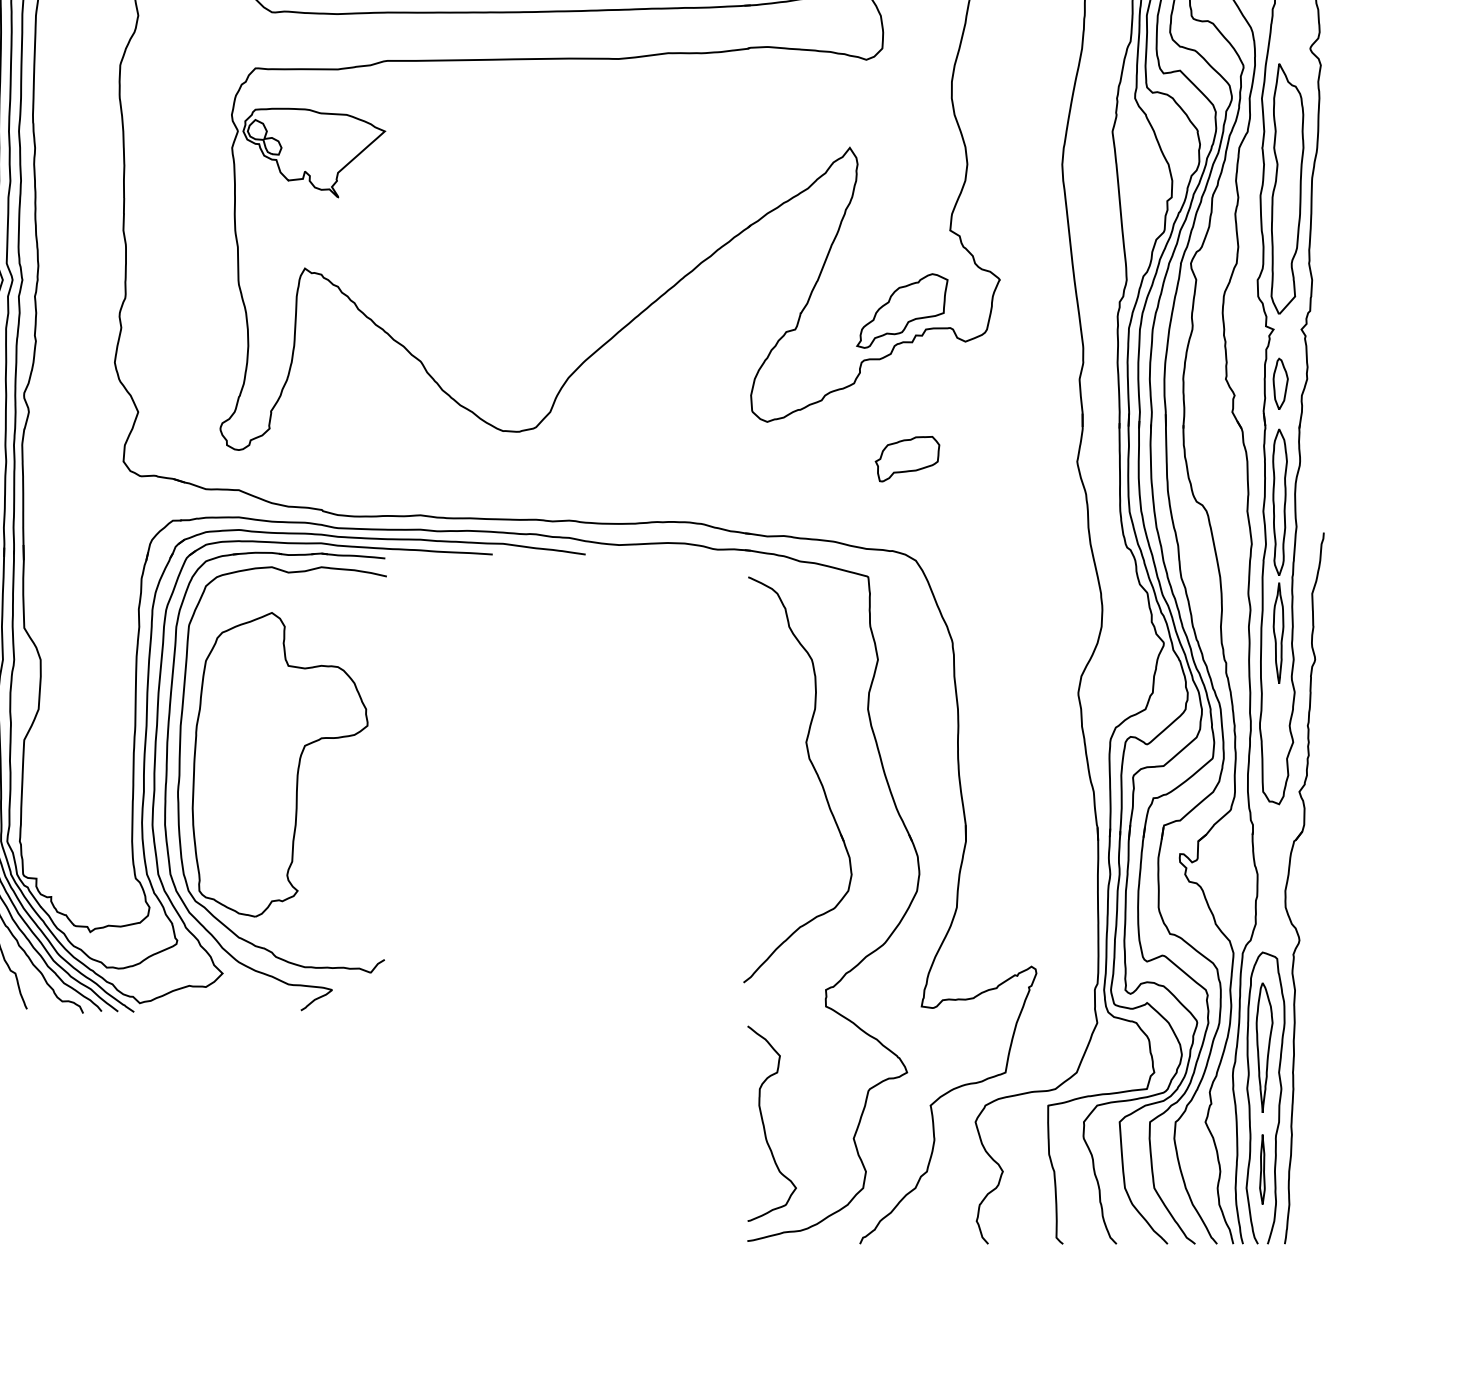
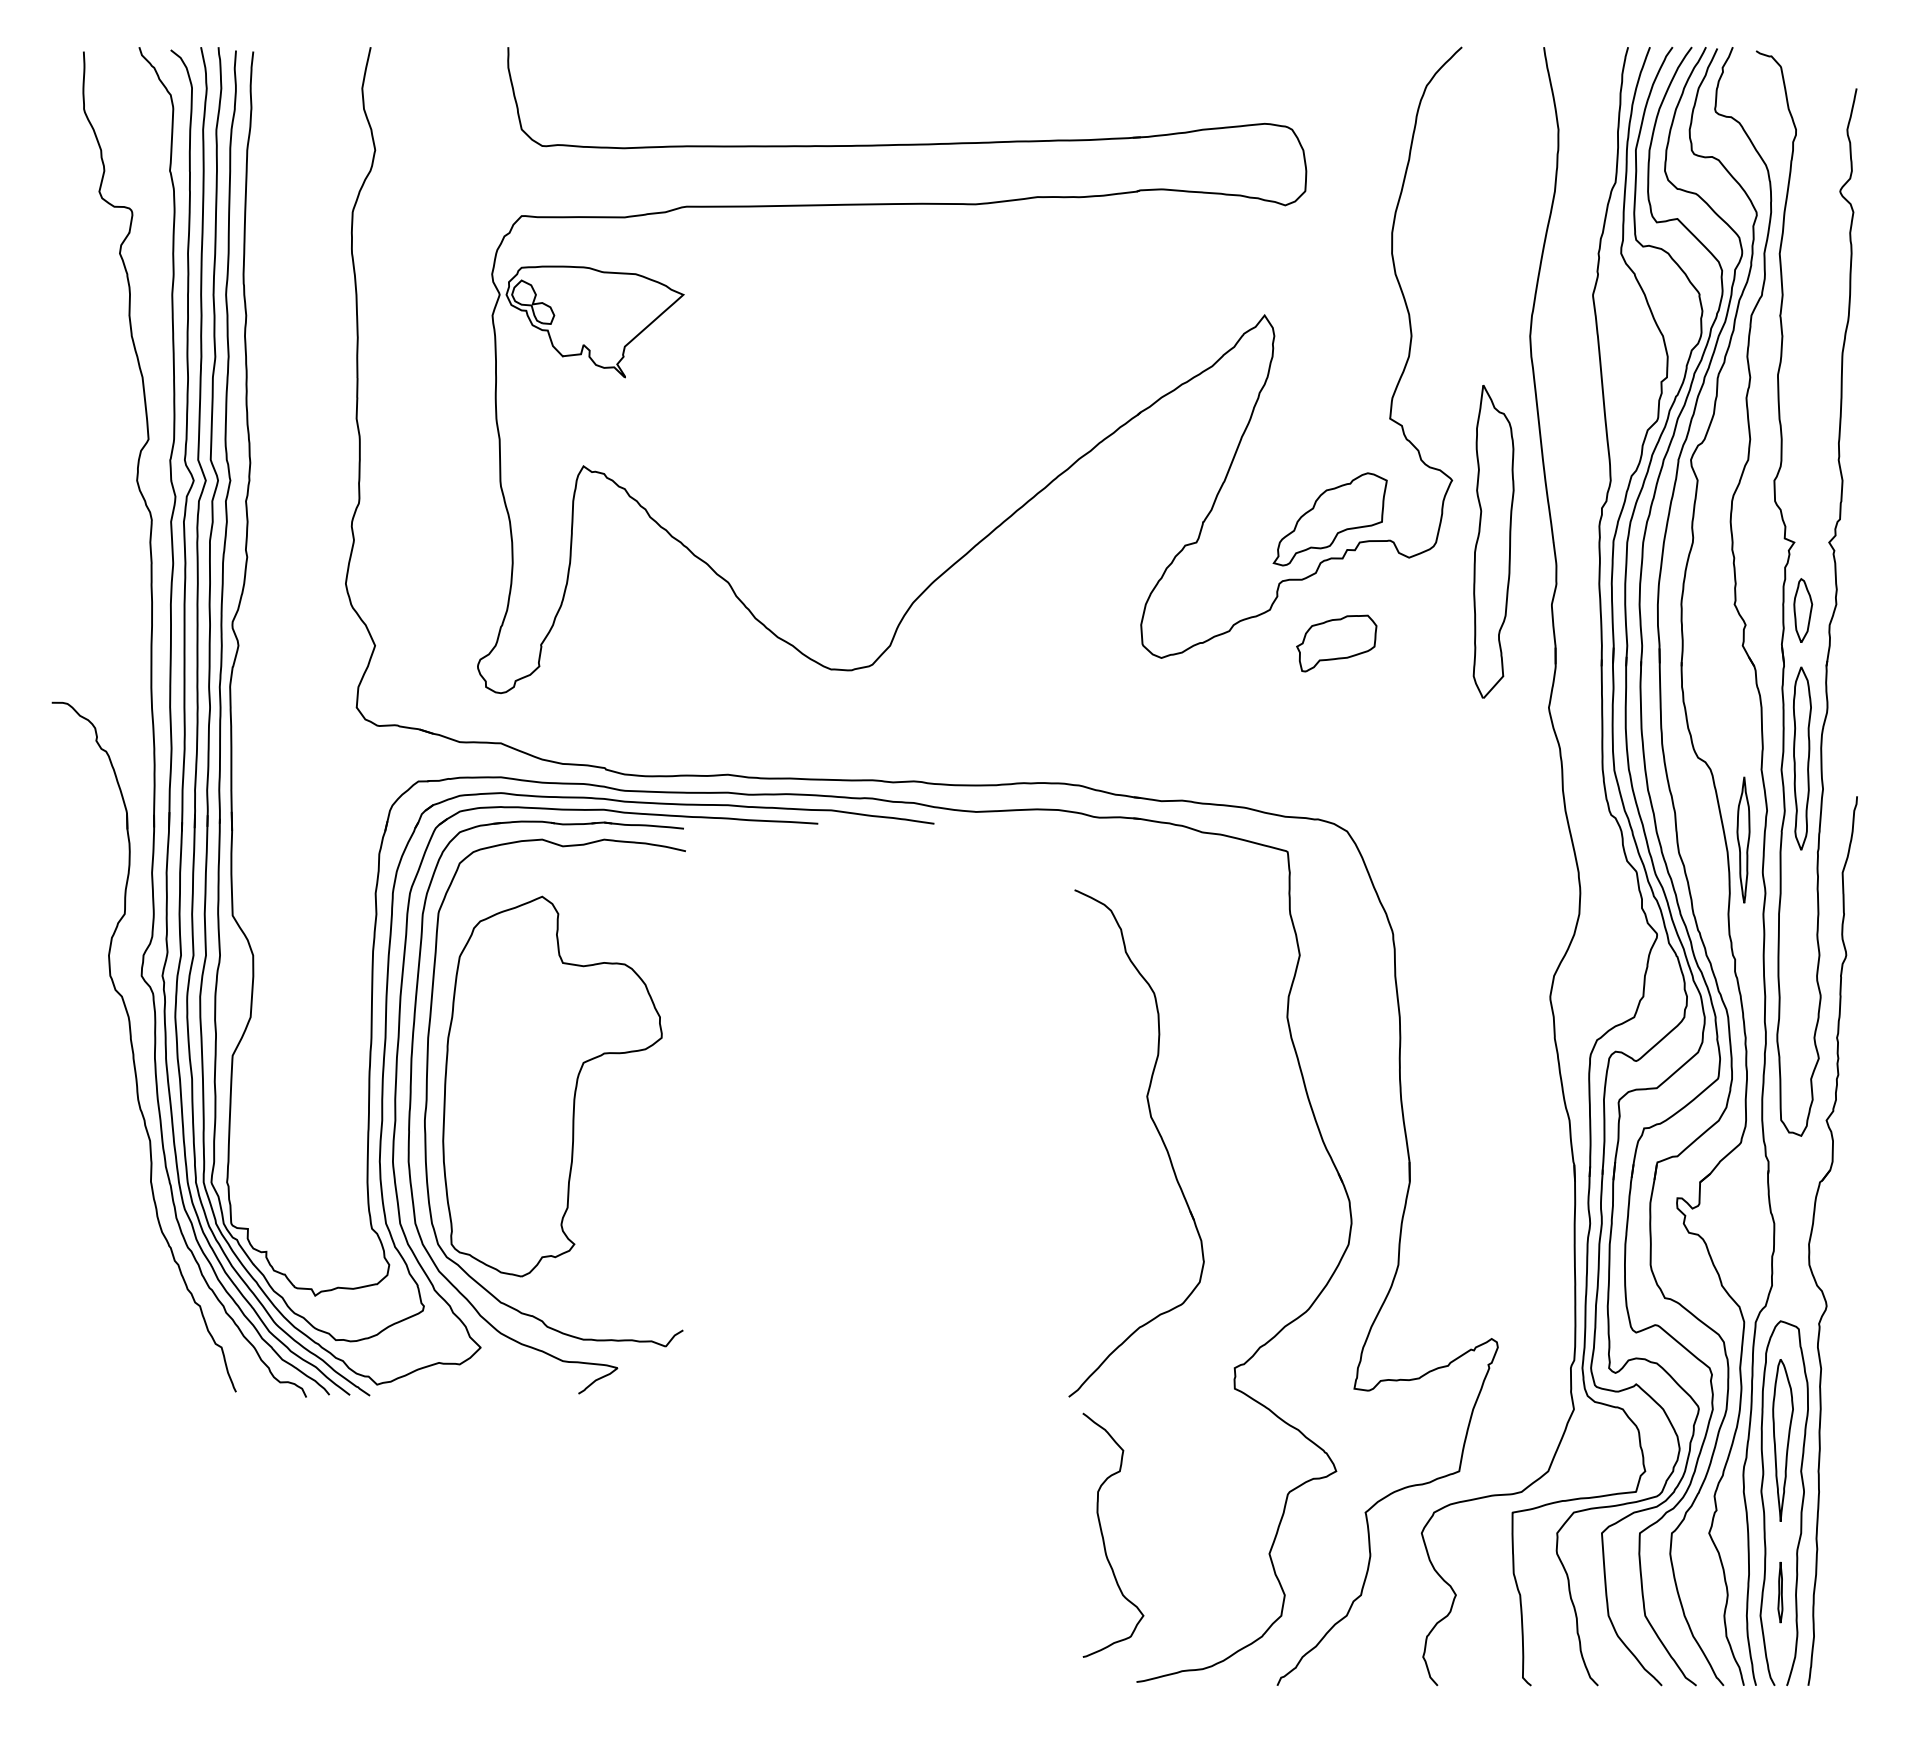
part: (1287, 188) -> (1493, 541), moved
part: (907, 459) -> (1336, 643), moved
part: (1278, 632) -> (1743, 839), moved
part: (814, 771) -> (1157, 1132), moved
curve: (764, 1123) -> (1103, 1534), moved
part: (1262, 1169) -> (1780, 1592), size x0.7

